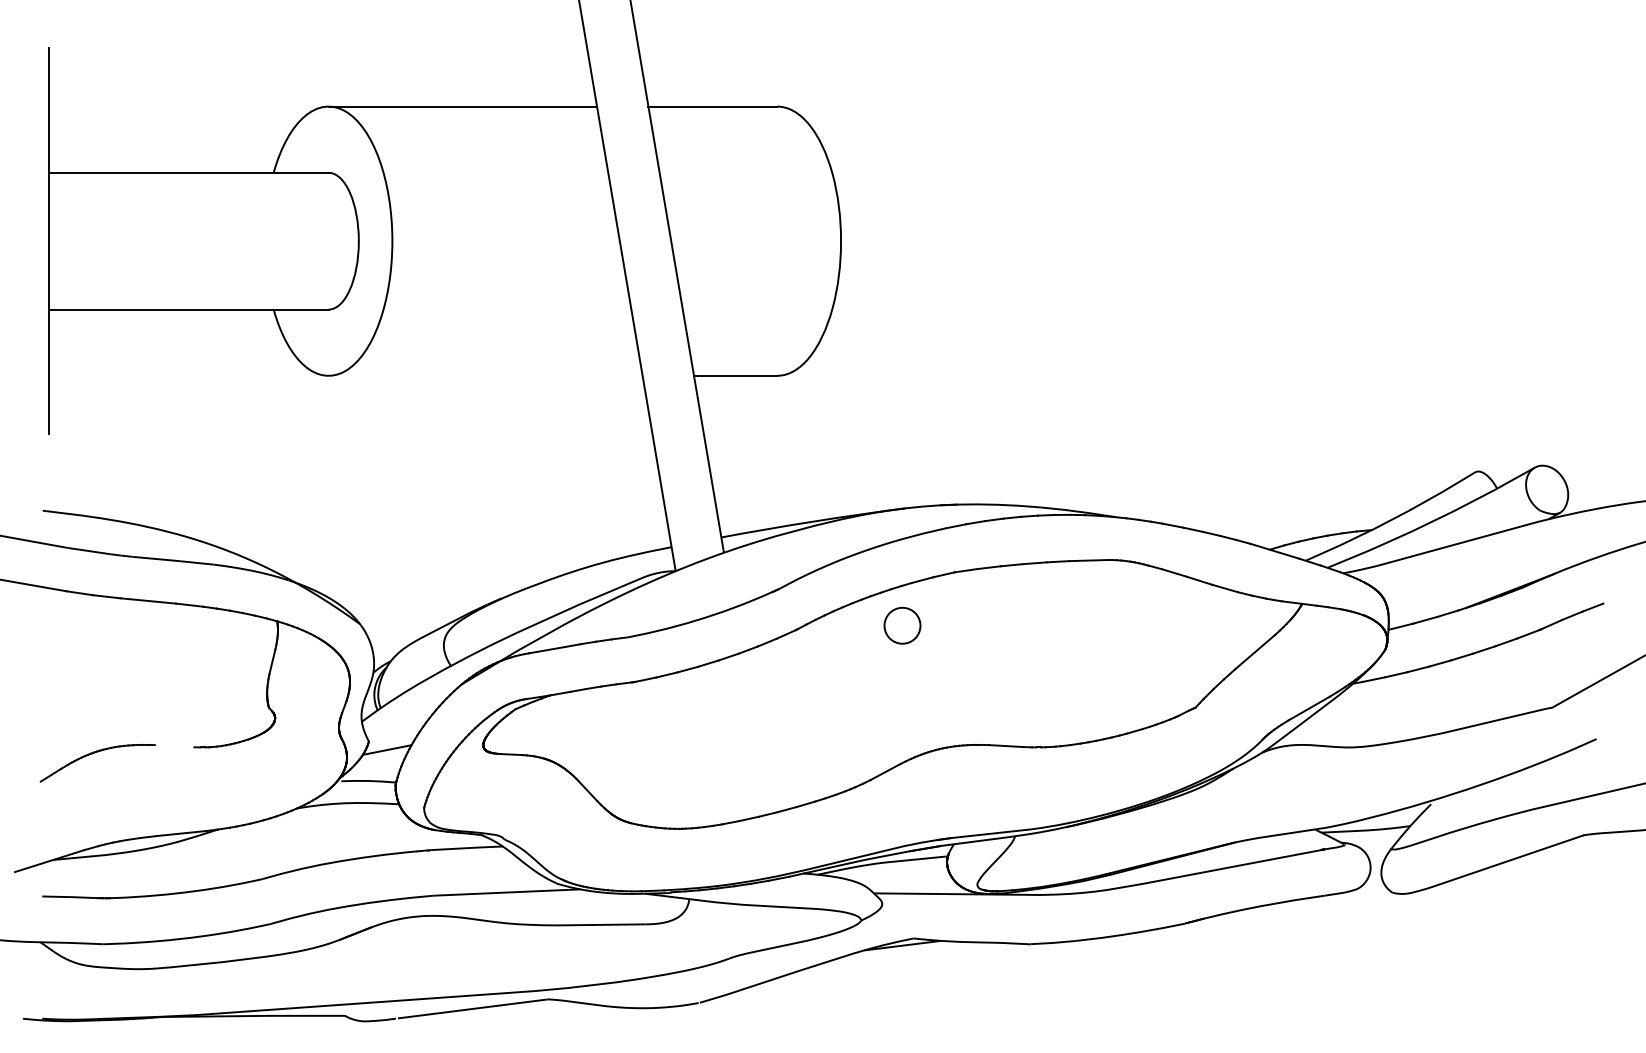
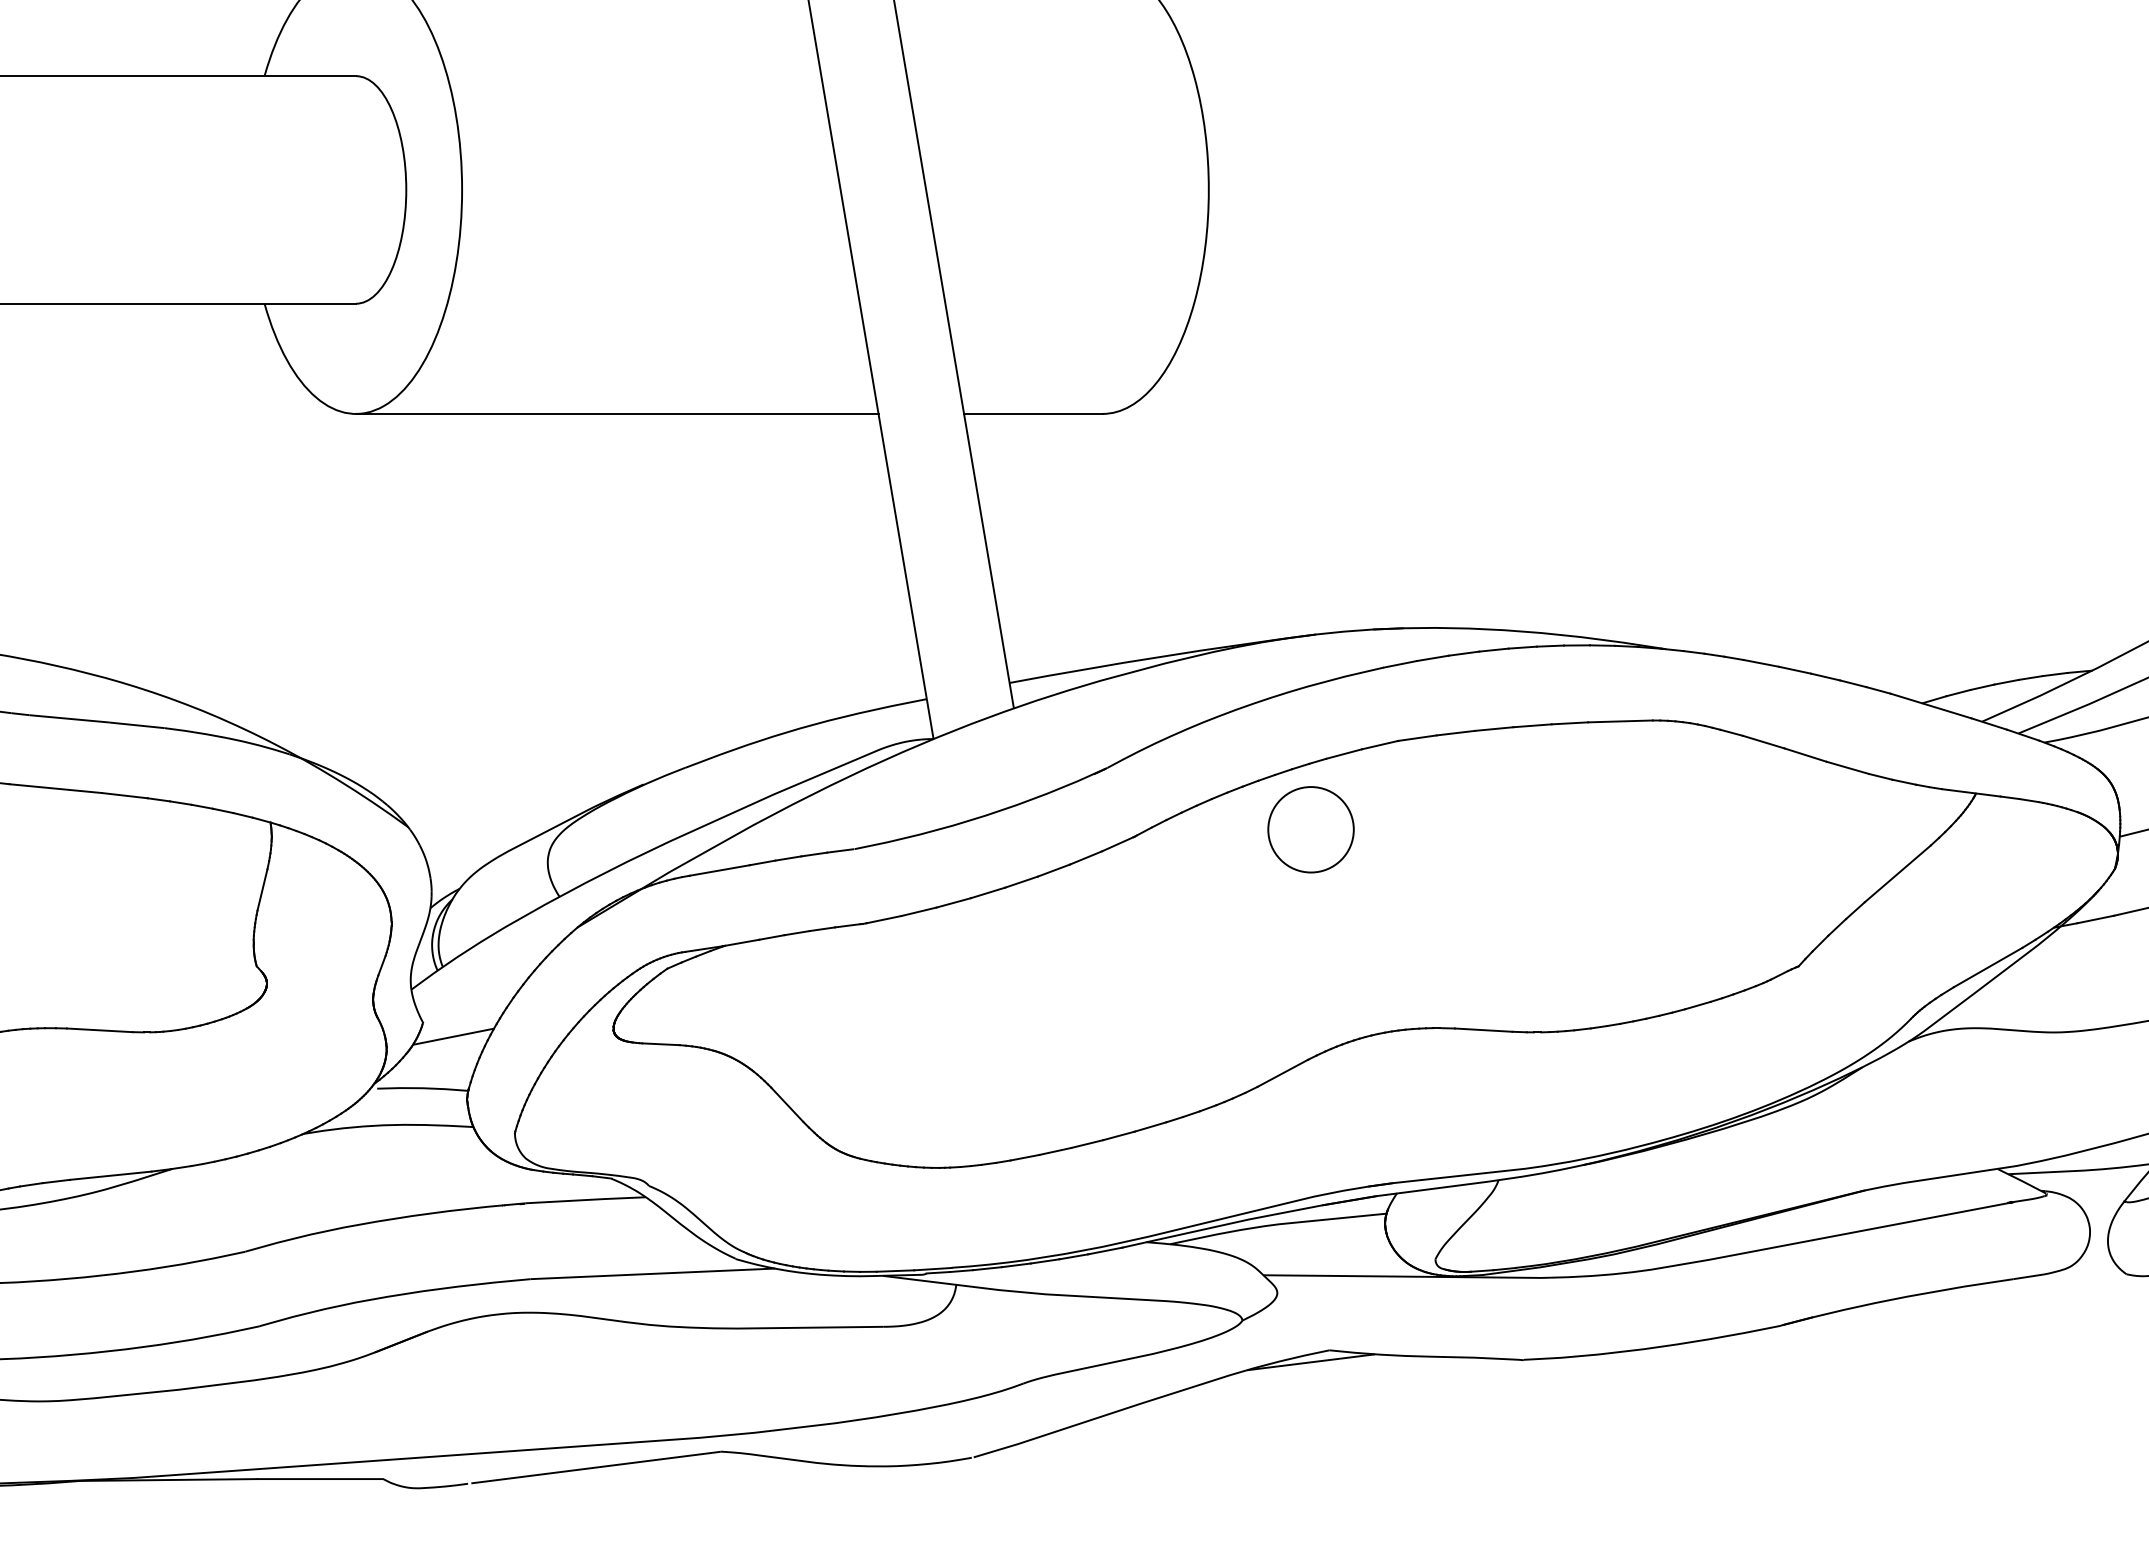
line: (485, 375) -> (617, 413), added
part: (902, 625) -> (1311, 829), size x1.43
line: (174, 746) -> (99, 1030), added

